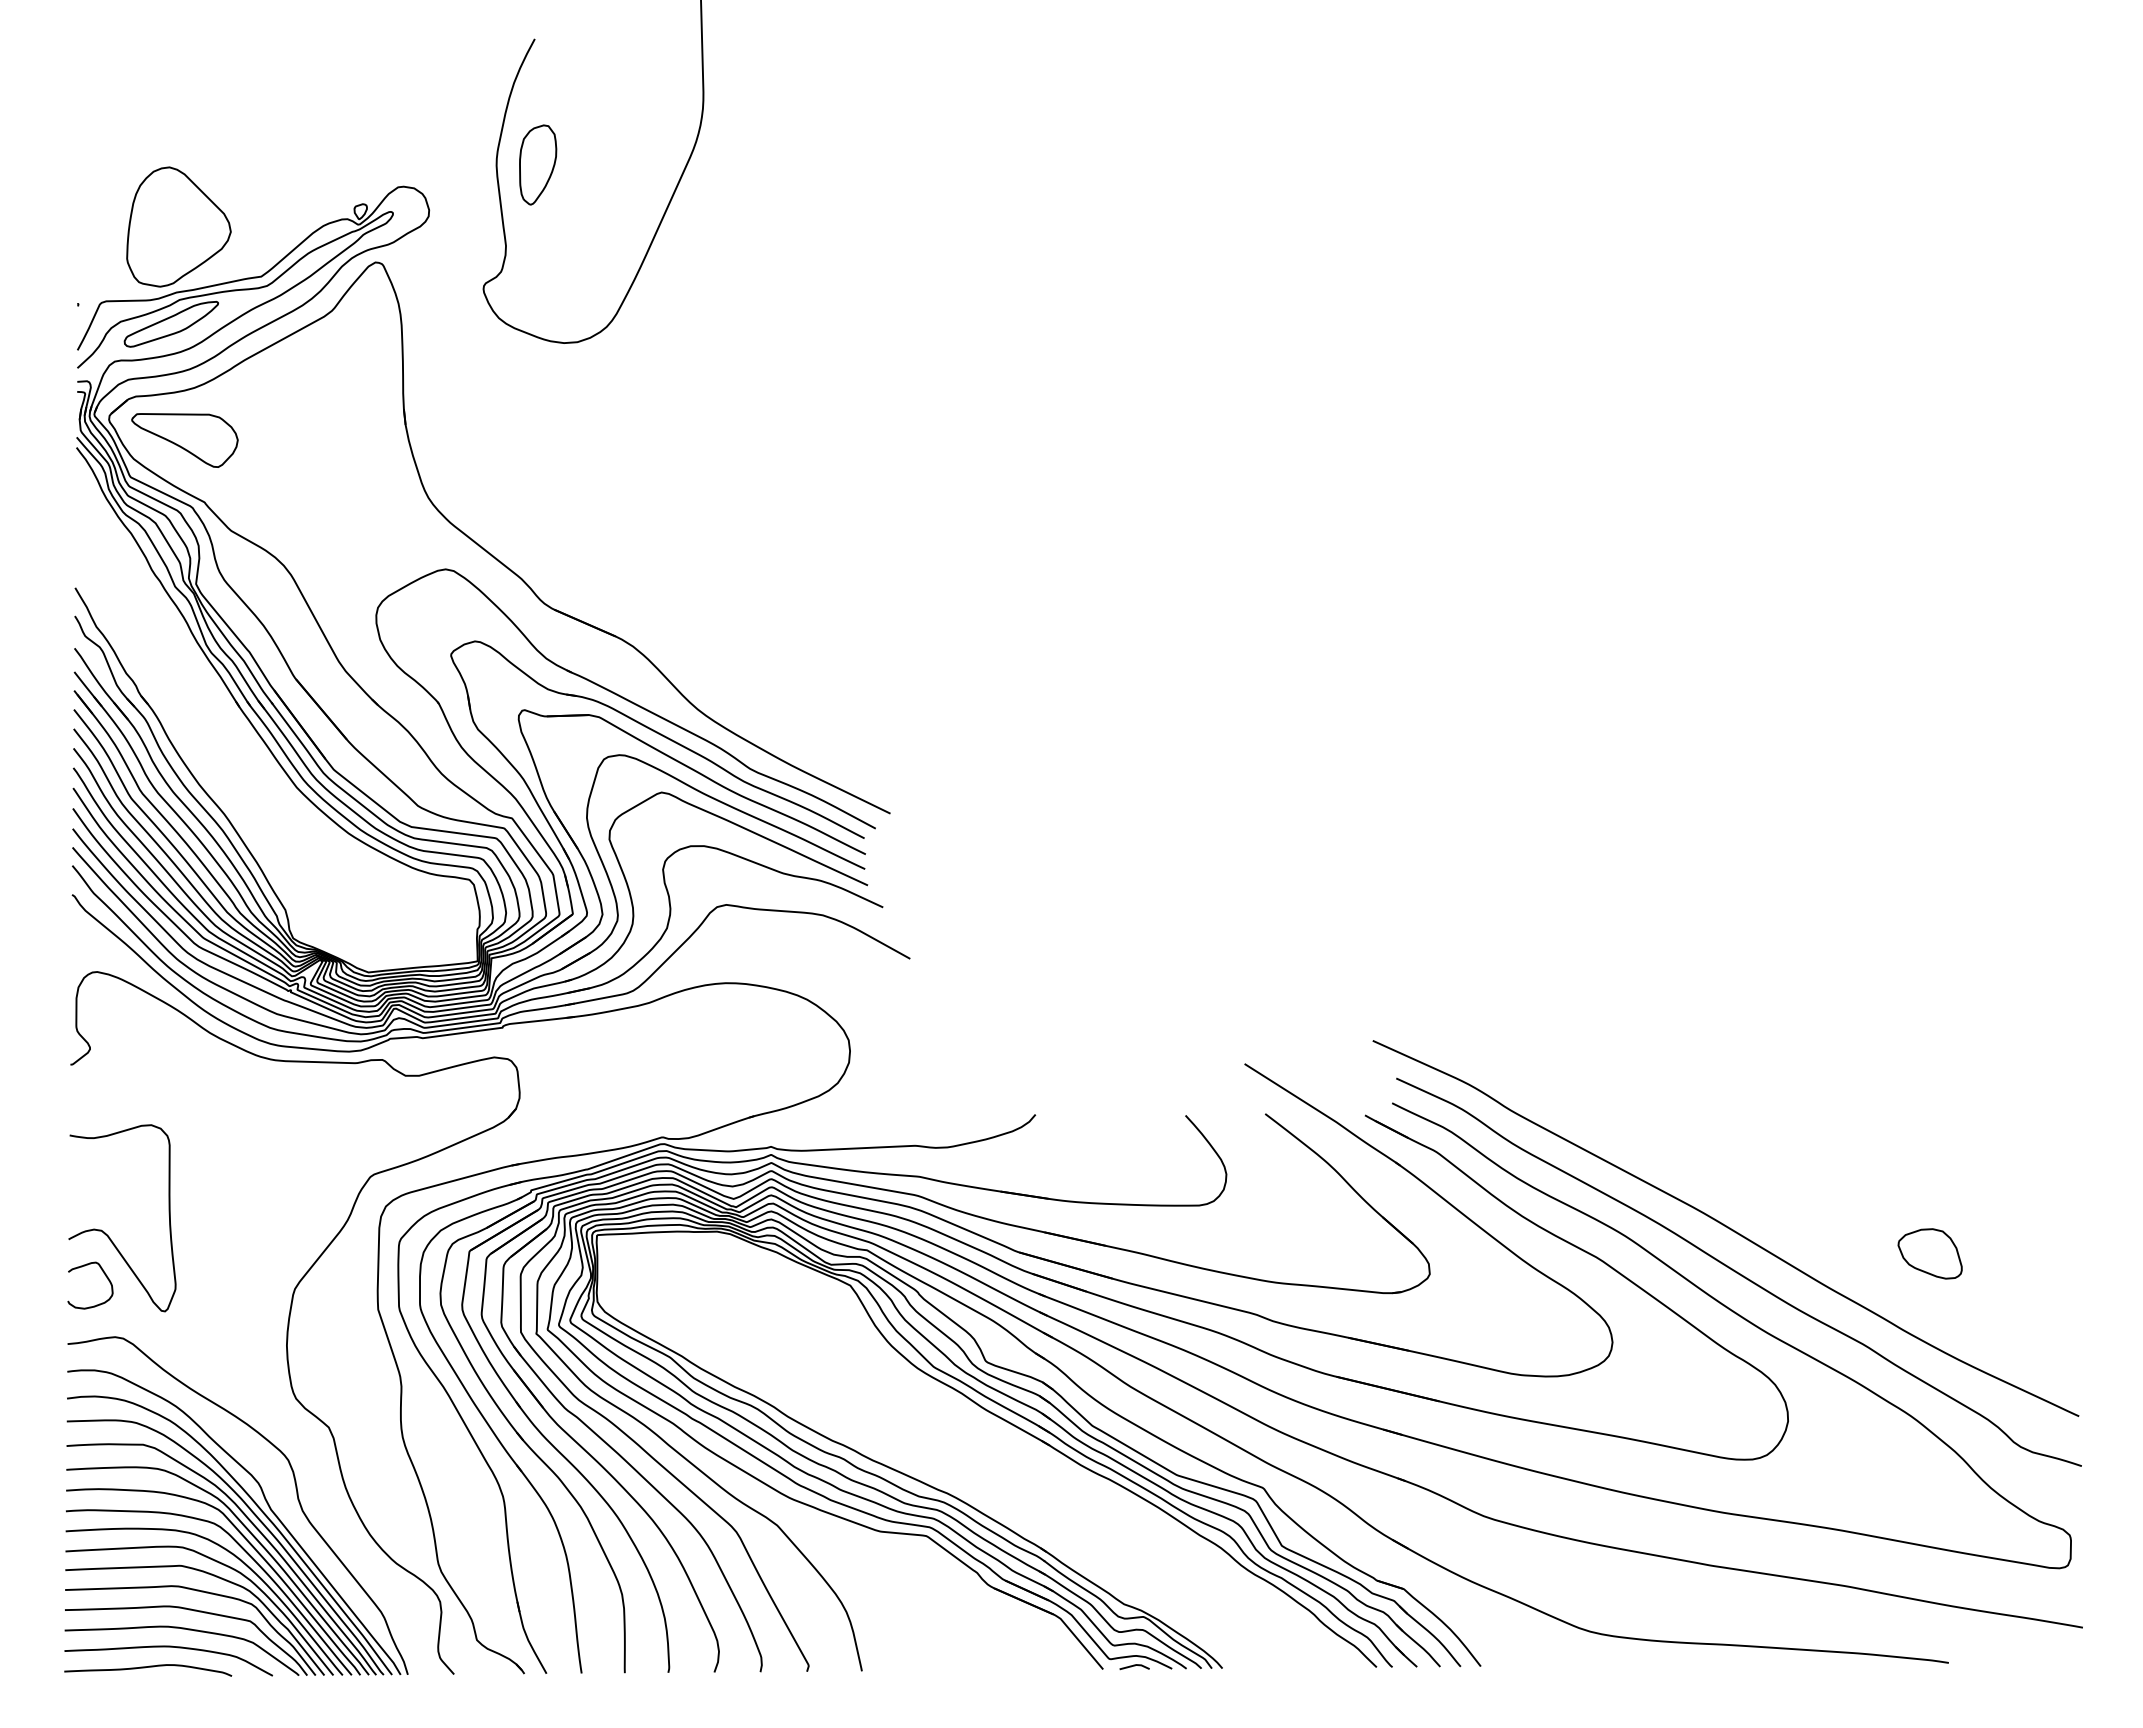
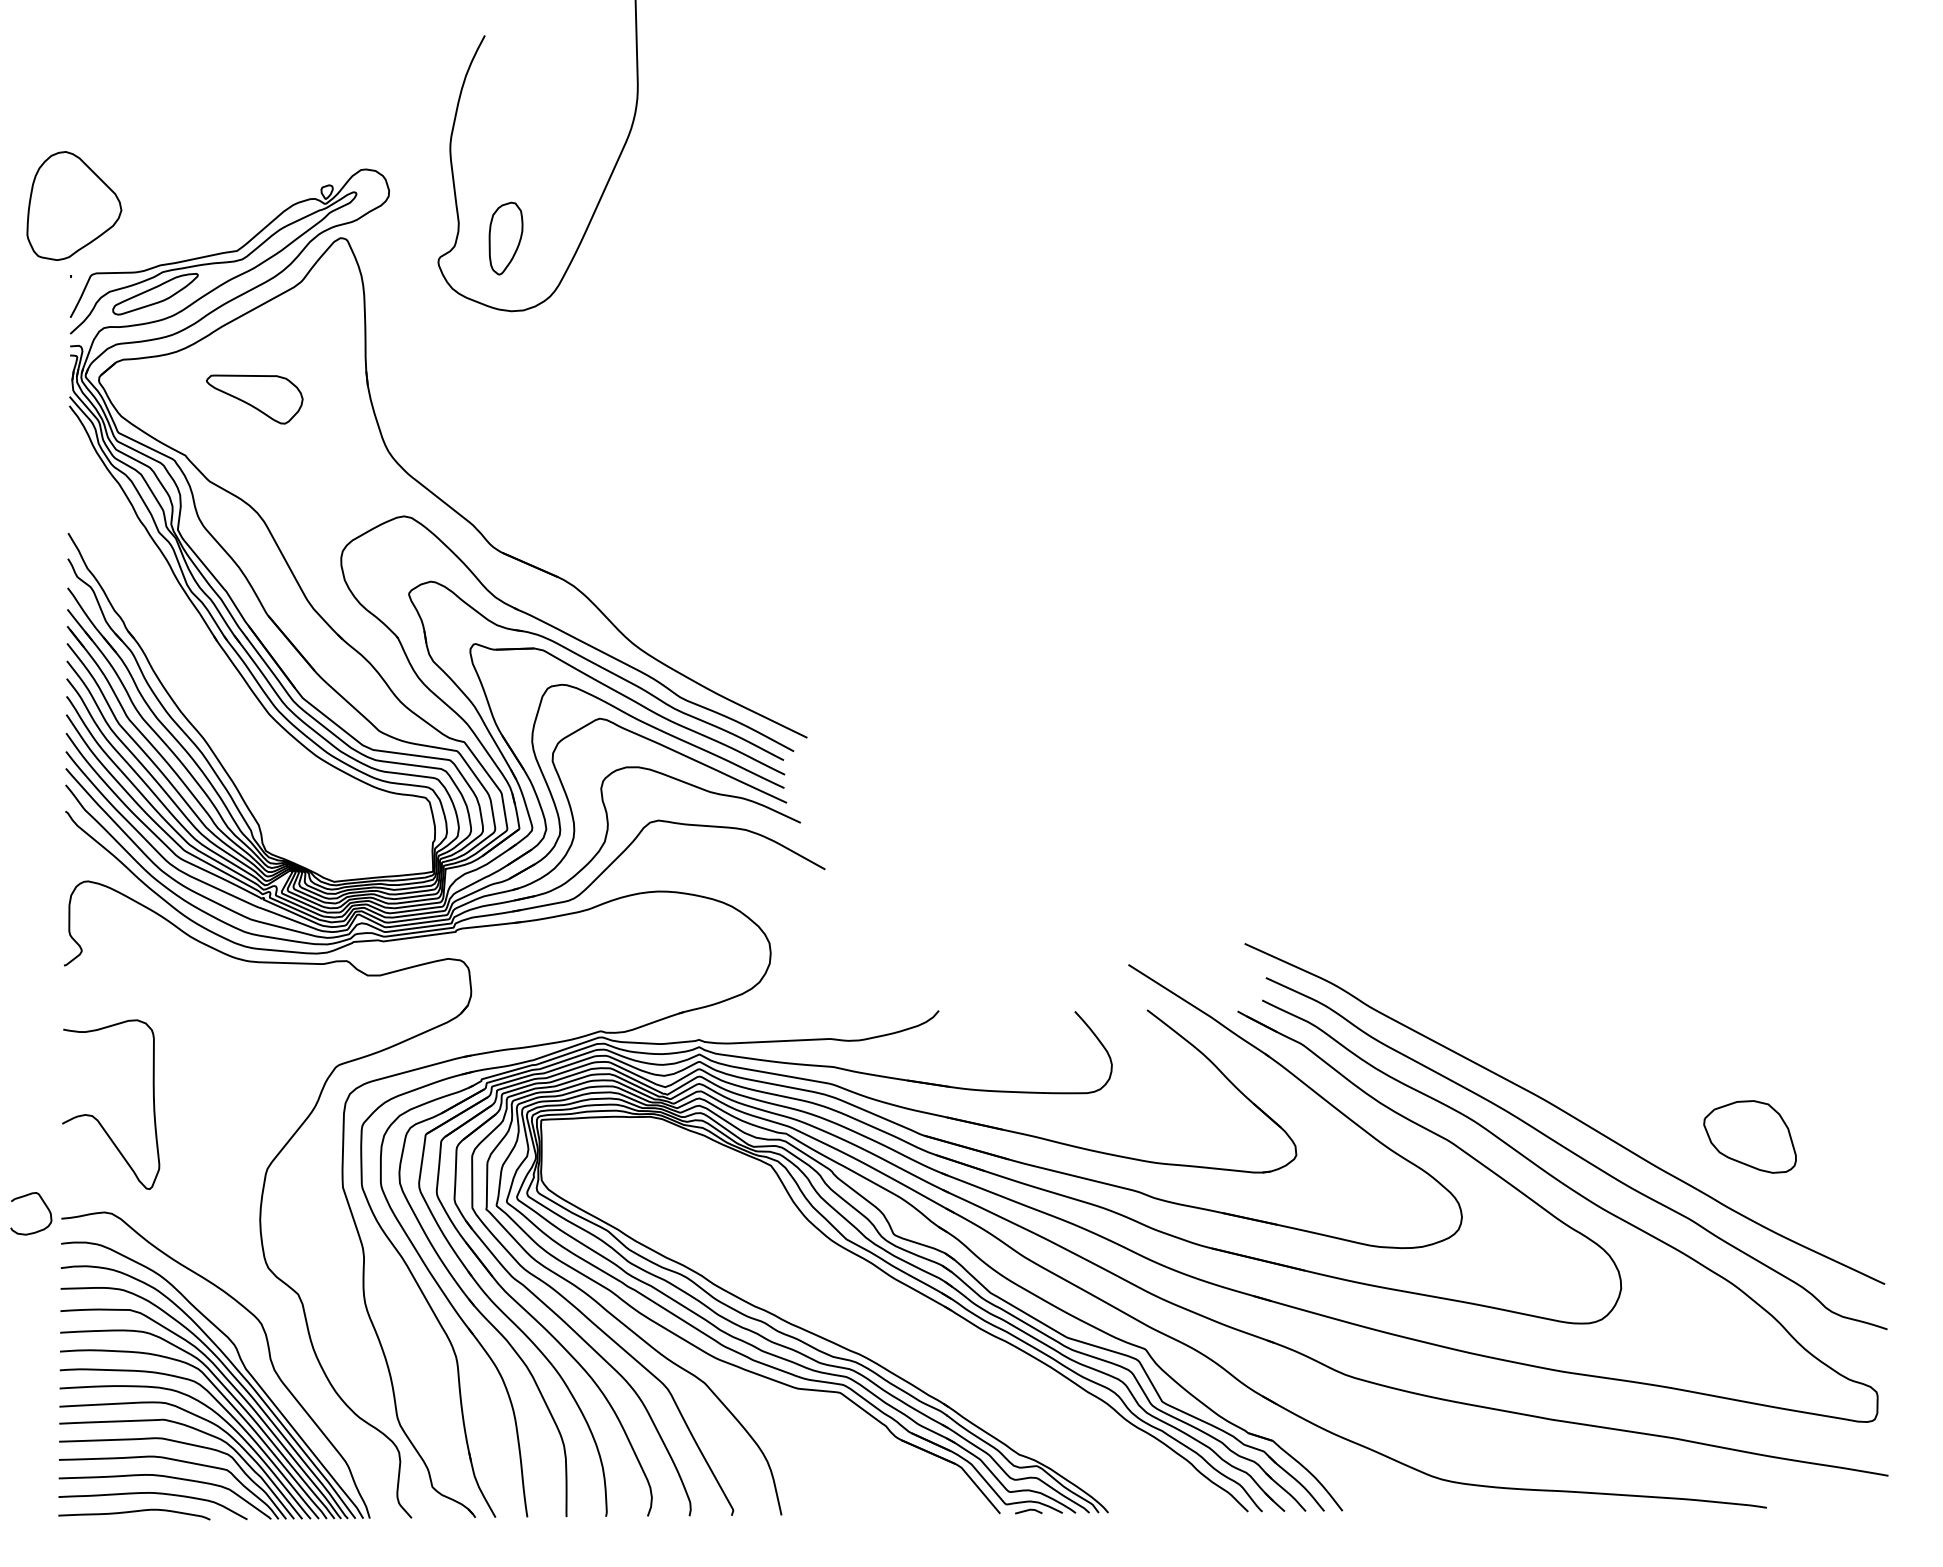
part: (538, 164) -> (506, 238), moved
part: (178, 226) -> (73, 205), moved
part: (184, 440) -> (254, 399), moved
part: (1929, 1253) -> (1749, 1136), size x1.6
curve: (105, 1276) -> (44, 1205), moved

